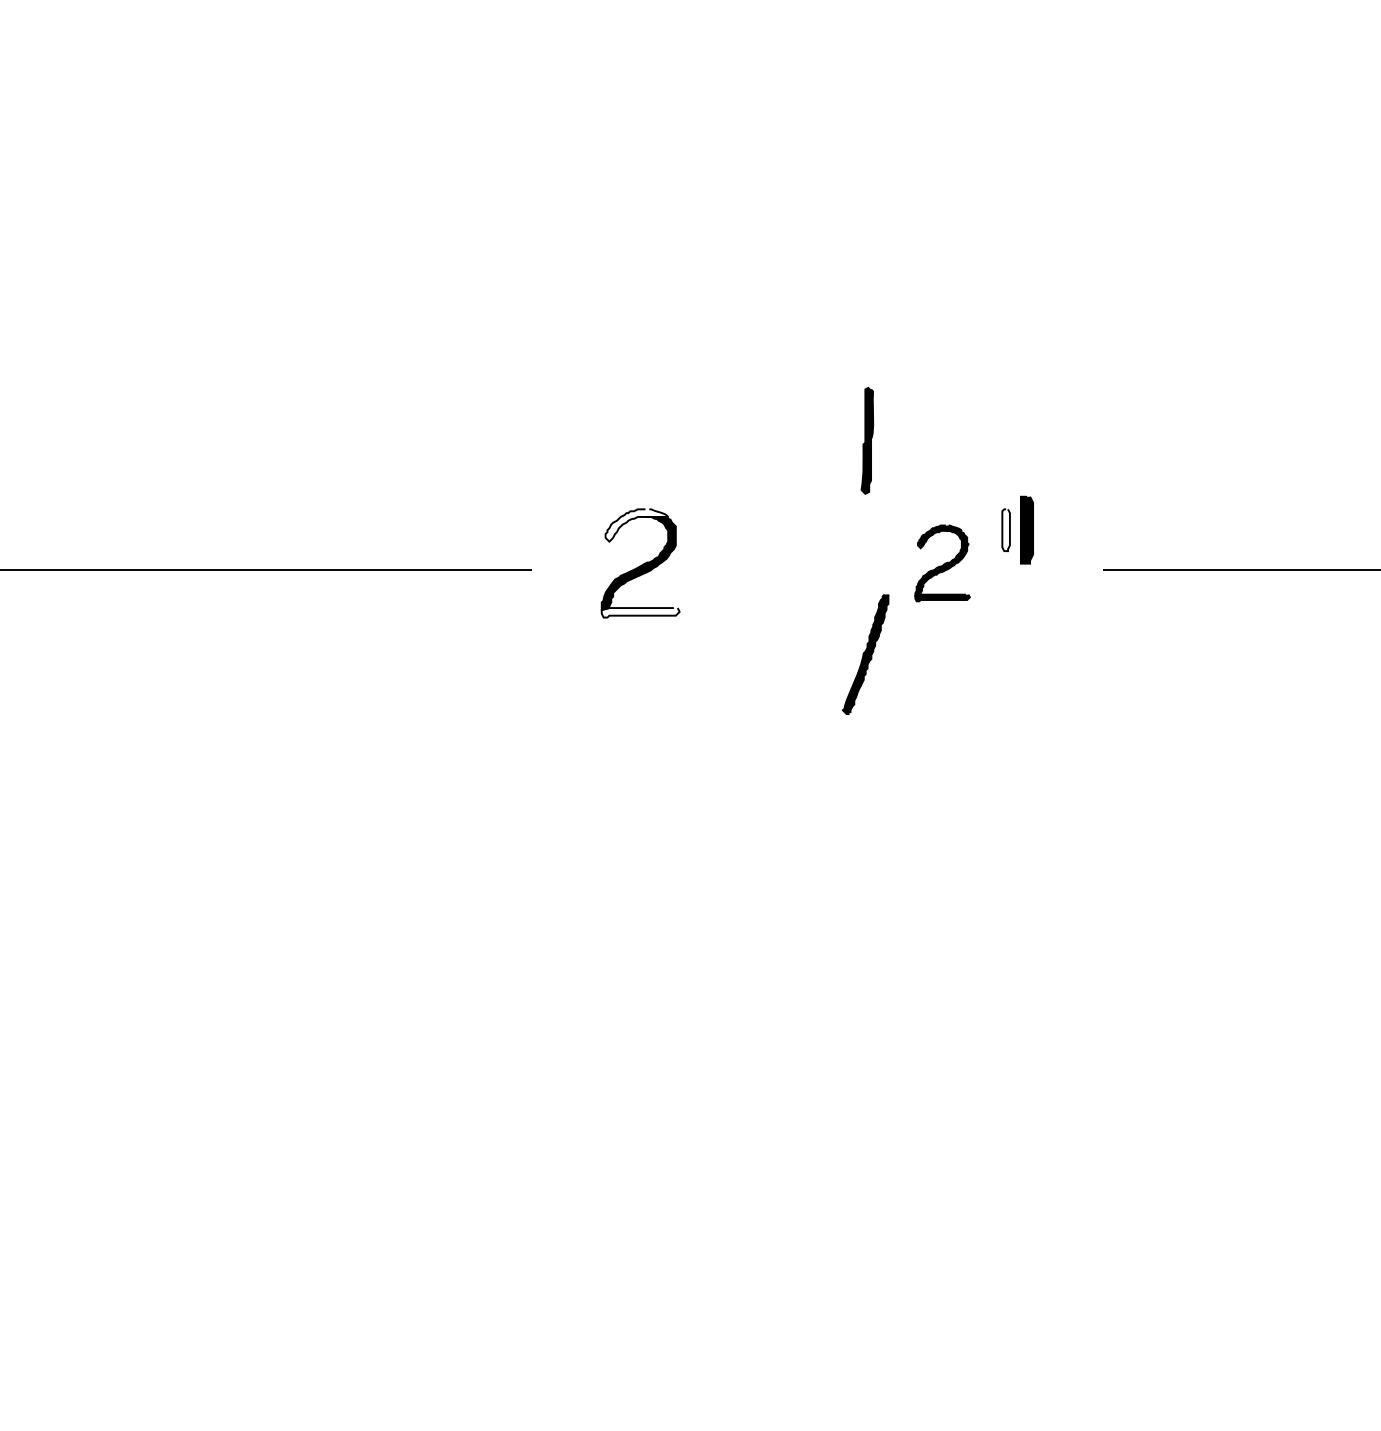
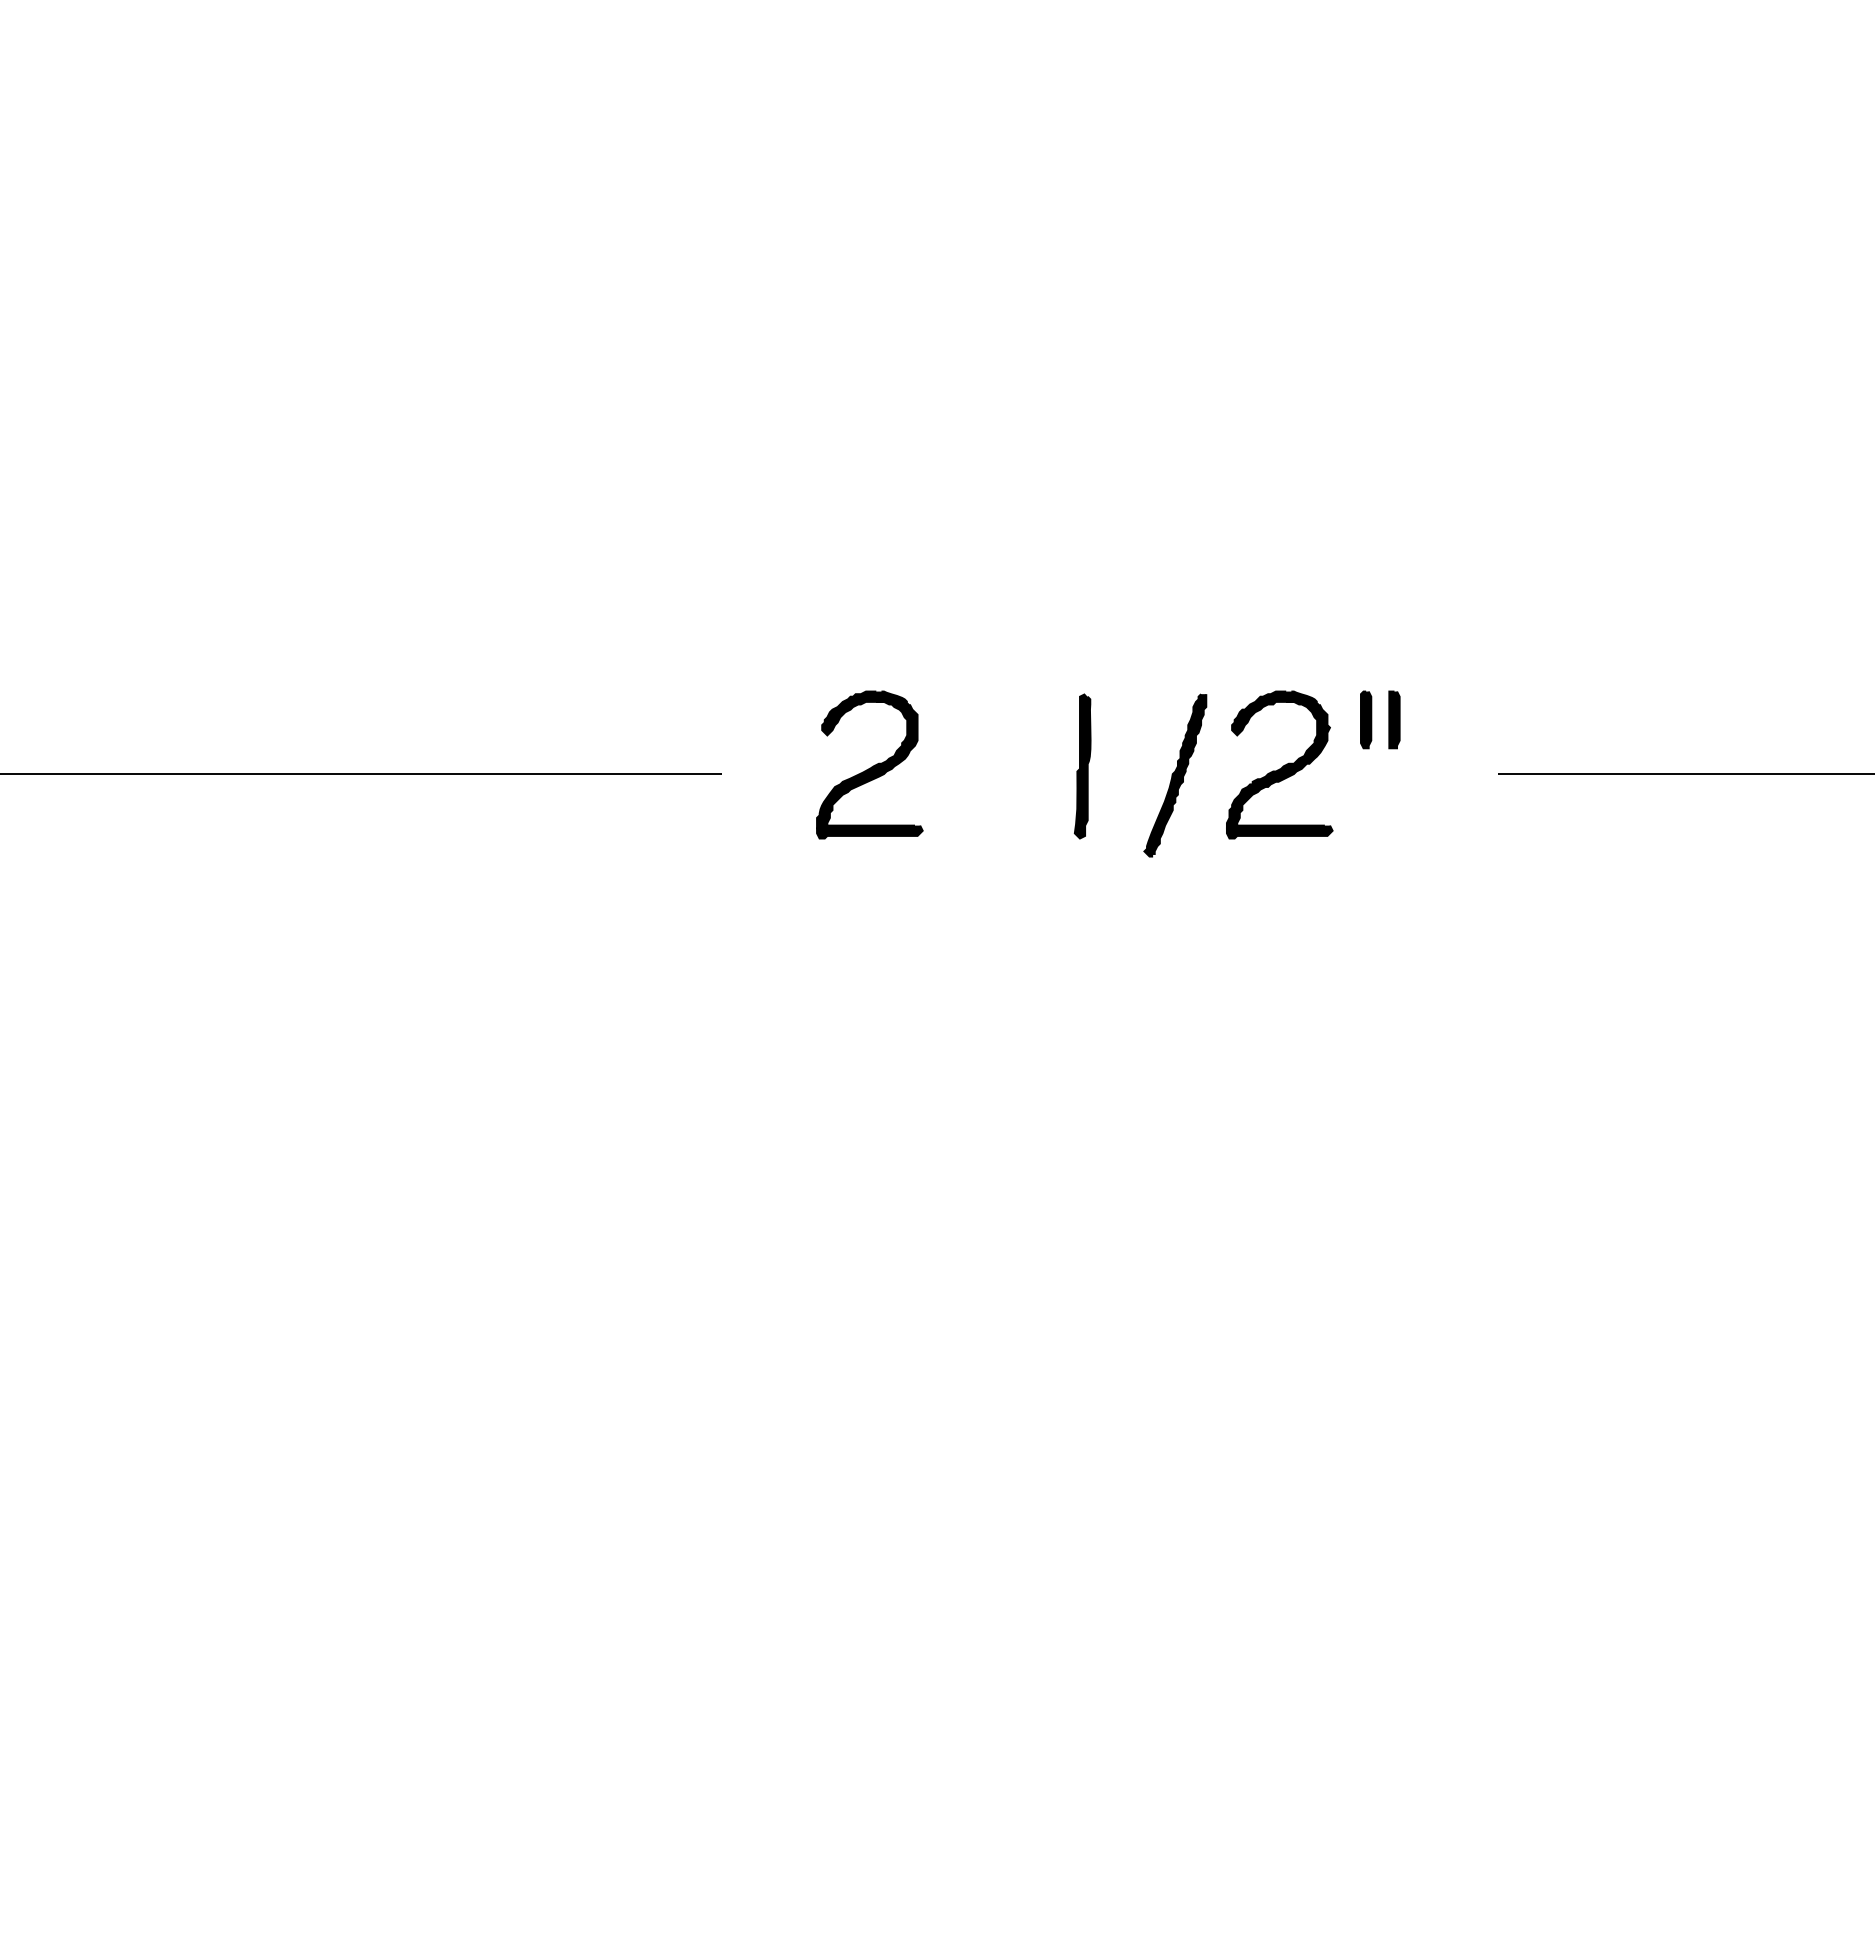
part: (867, 440) -> (1082, 766), moved
fill: (636, 525) -> (864, 713), added
fill: (1005, 529) -> (1365, 719), added
part: (1027, 529) -> (1394, 719), size x0.62
part: (942, 563) -> (1279, 764), size x1.43
fill: (640, 612) -> (869, 831), added
part: (865, 654) -> (1175, 775), moved

